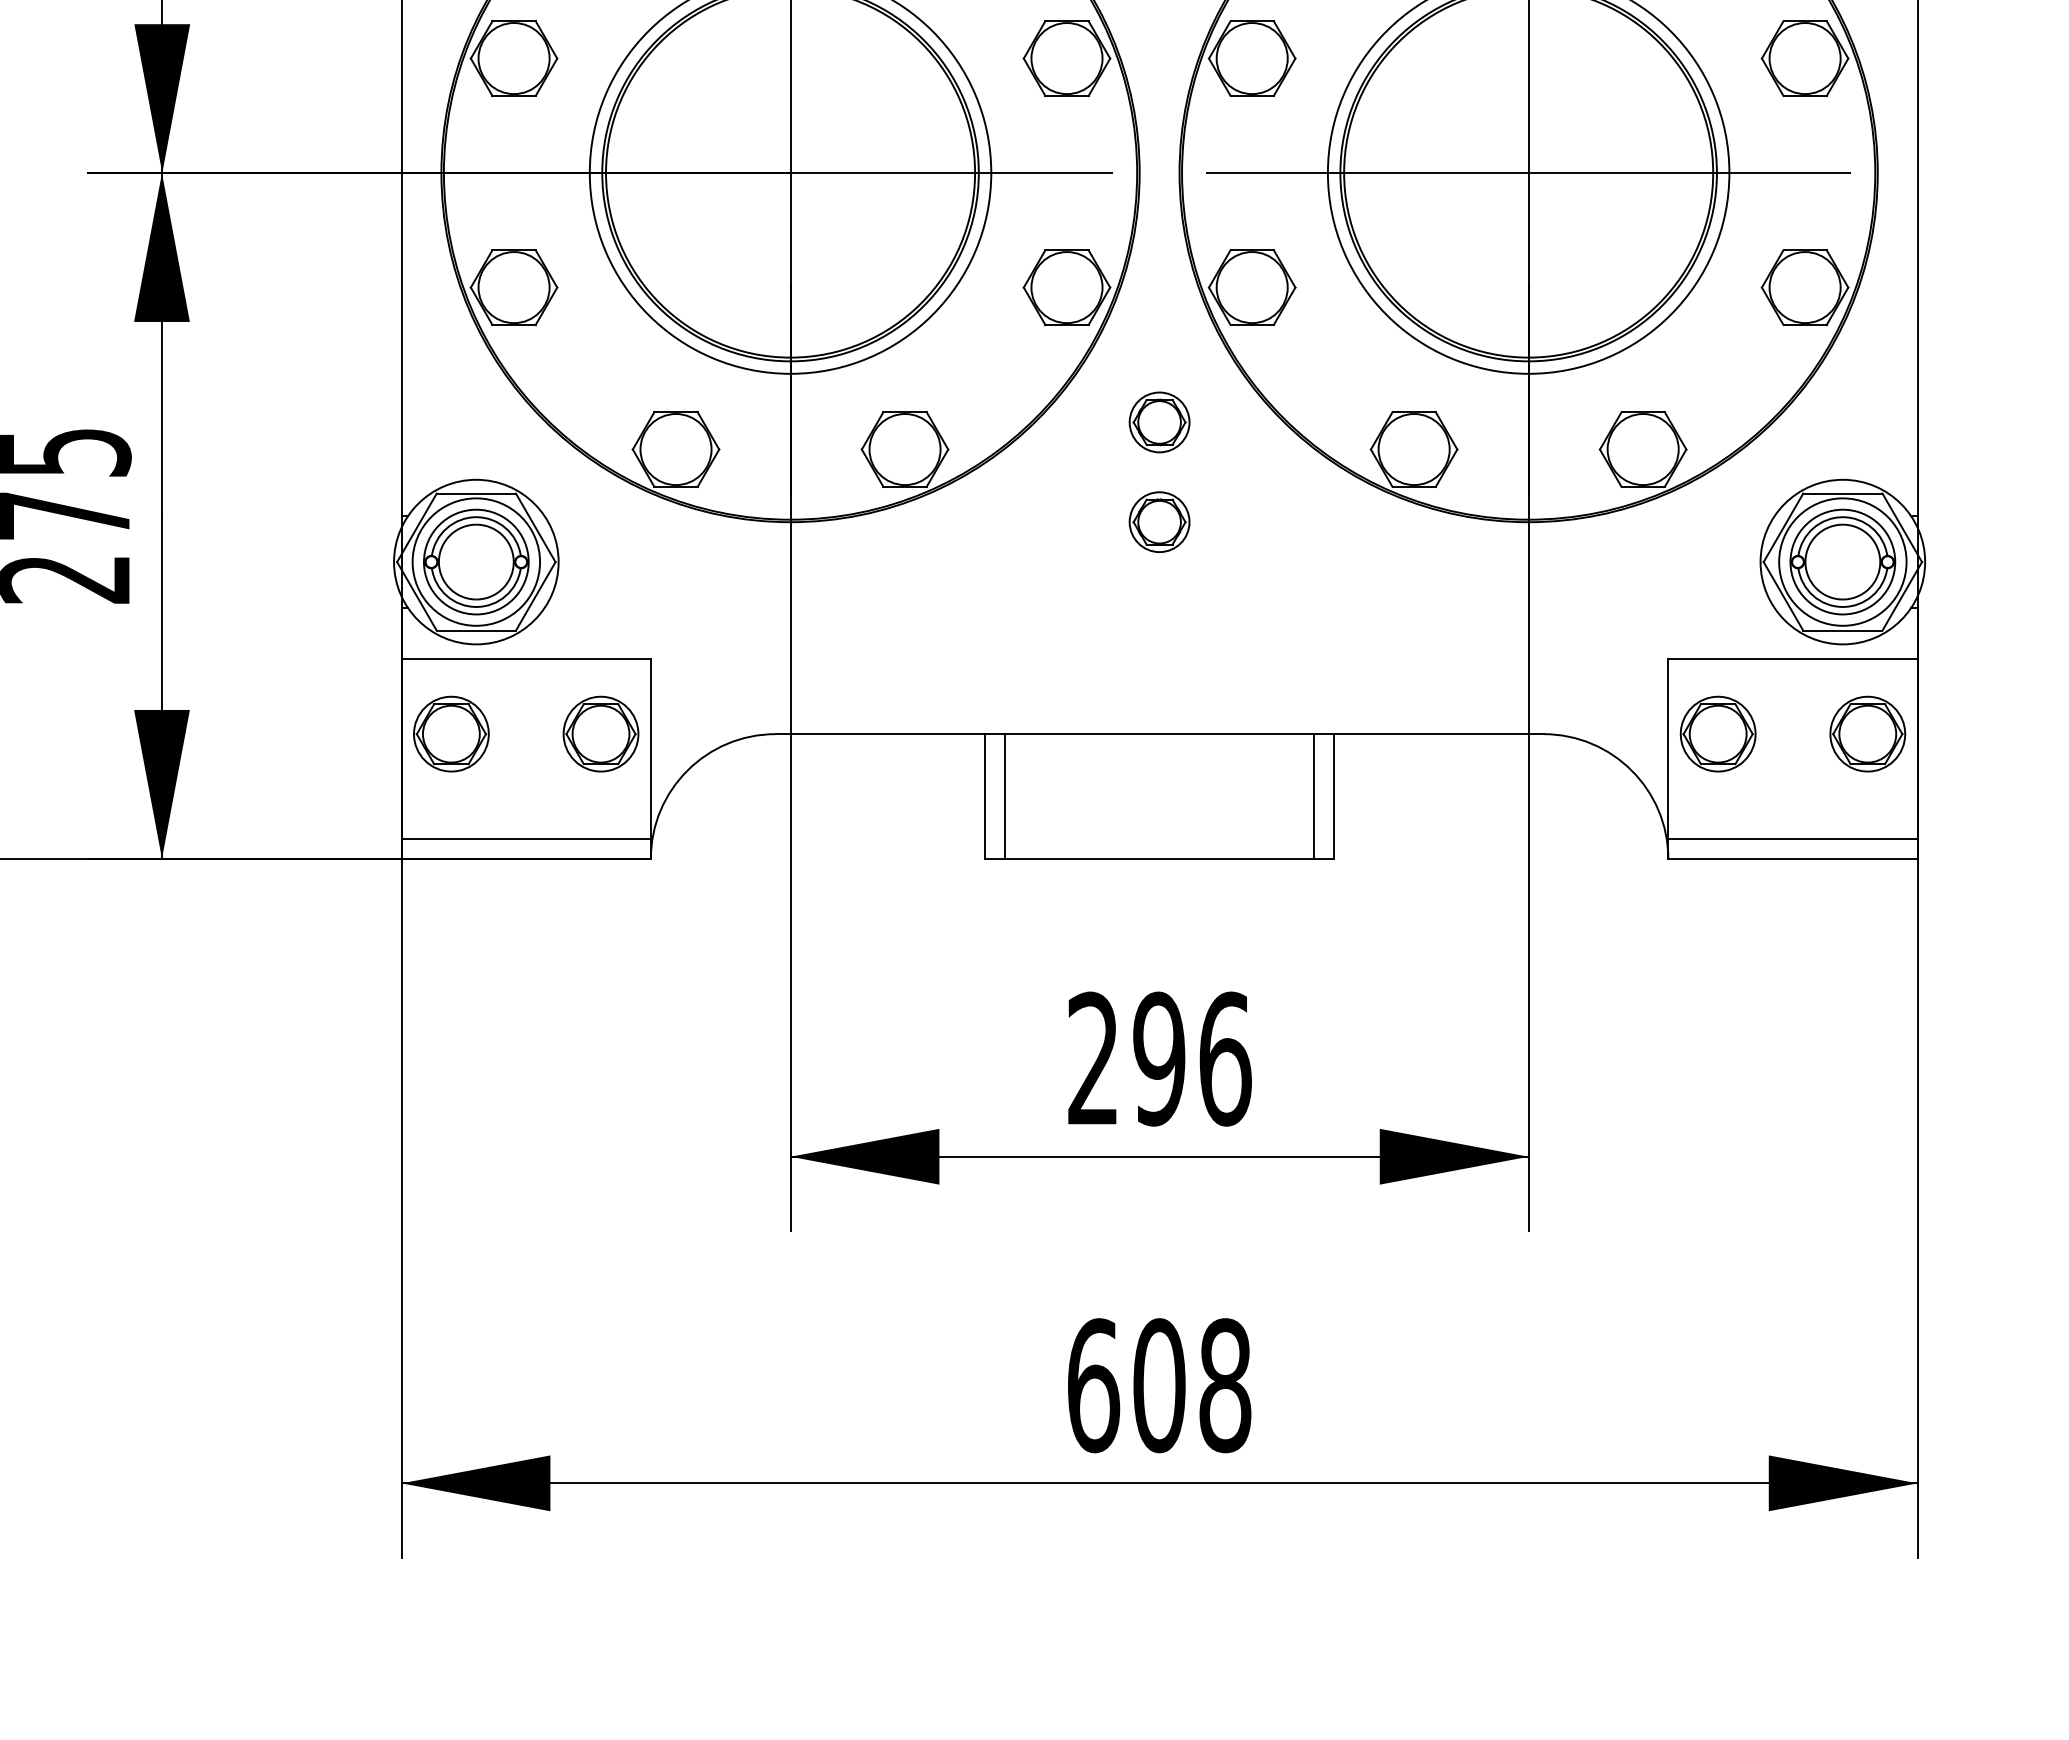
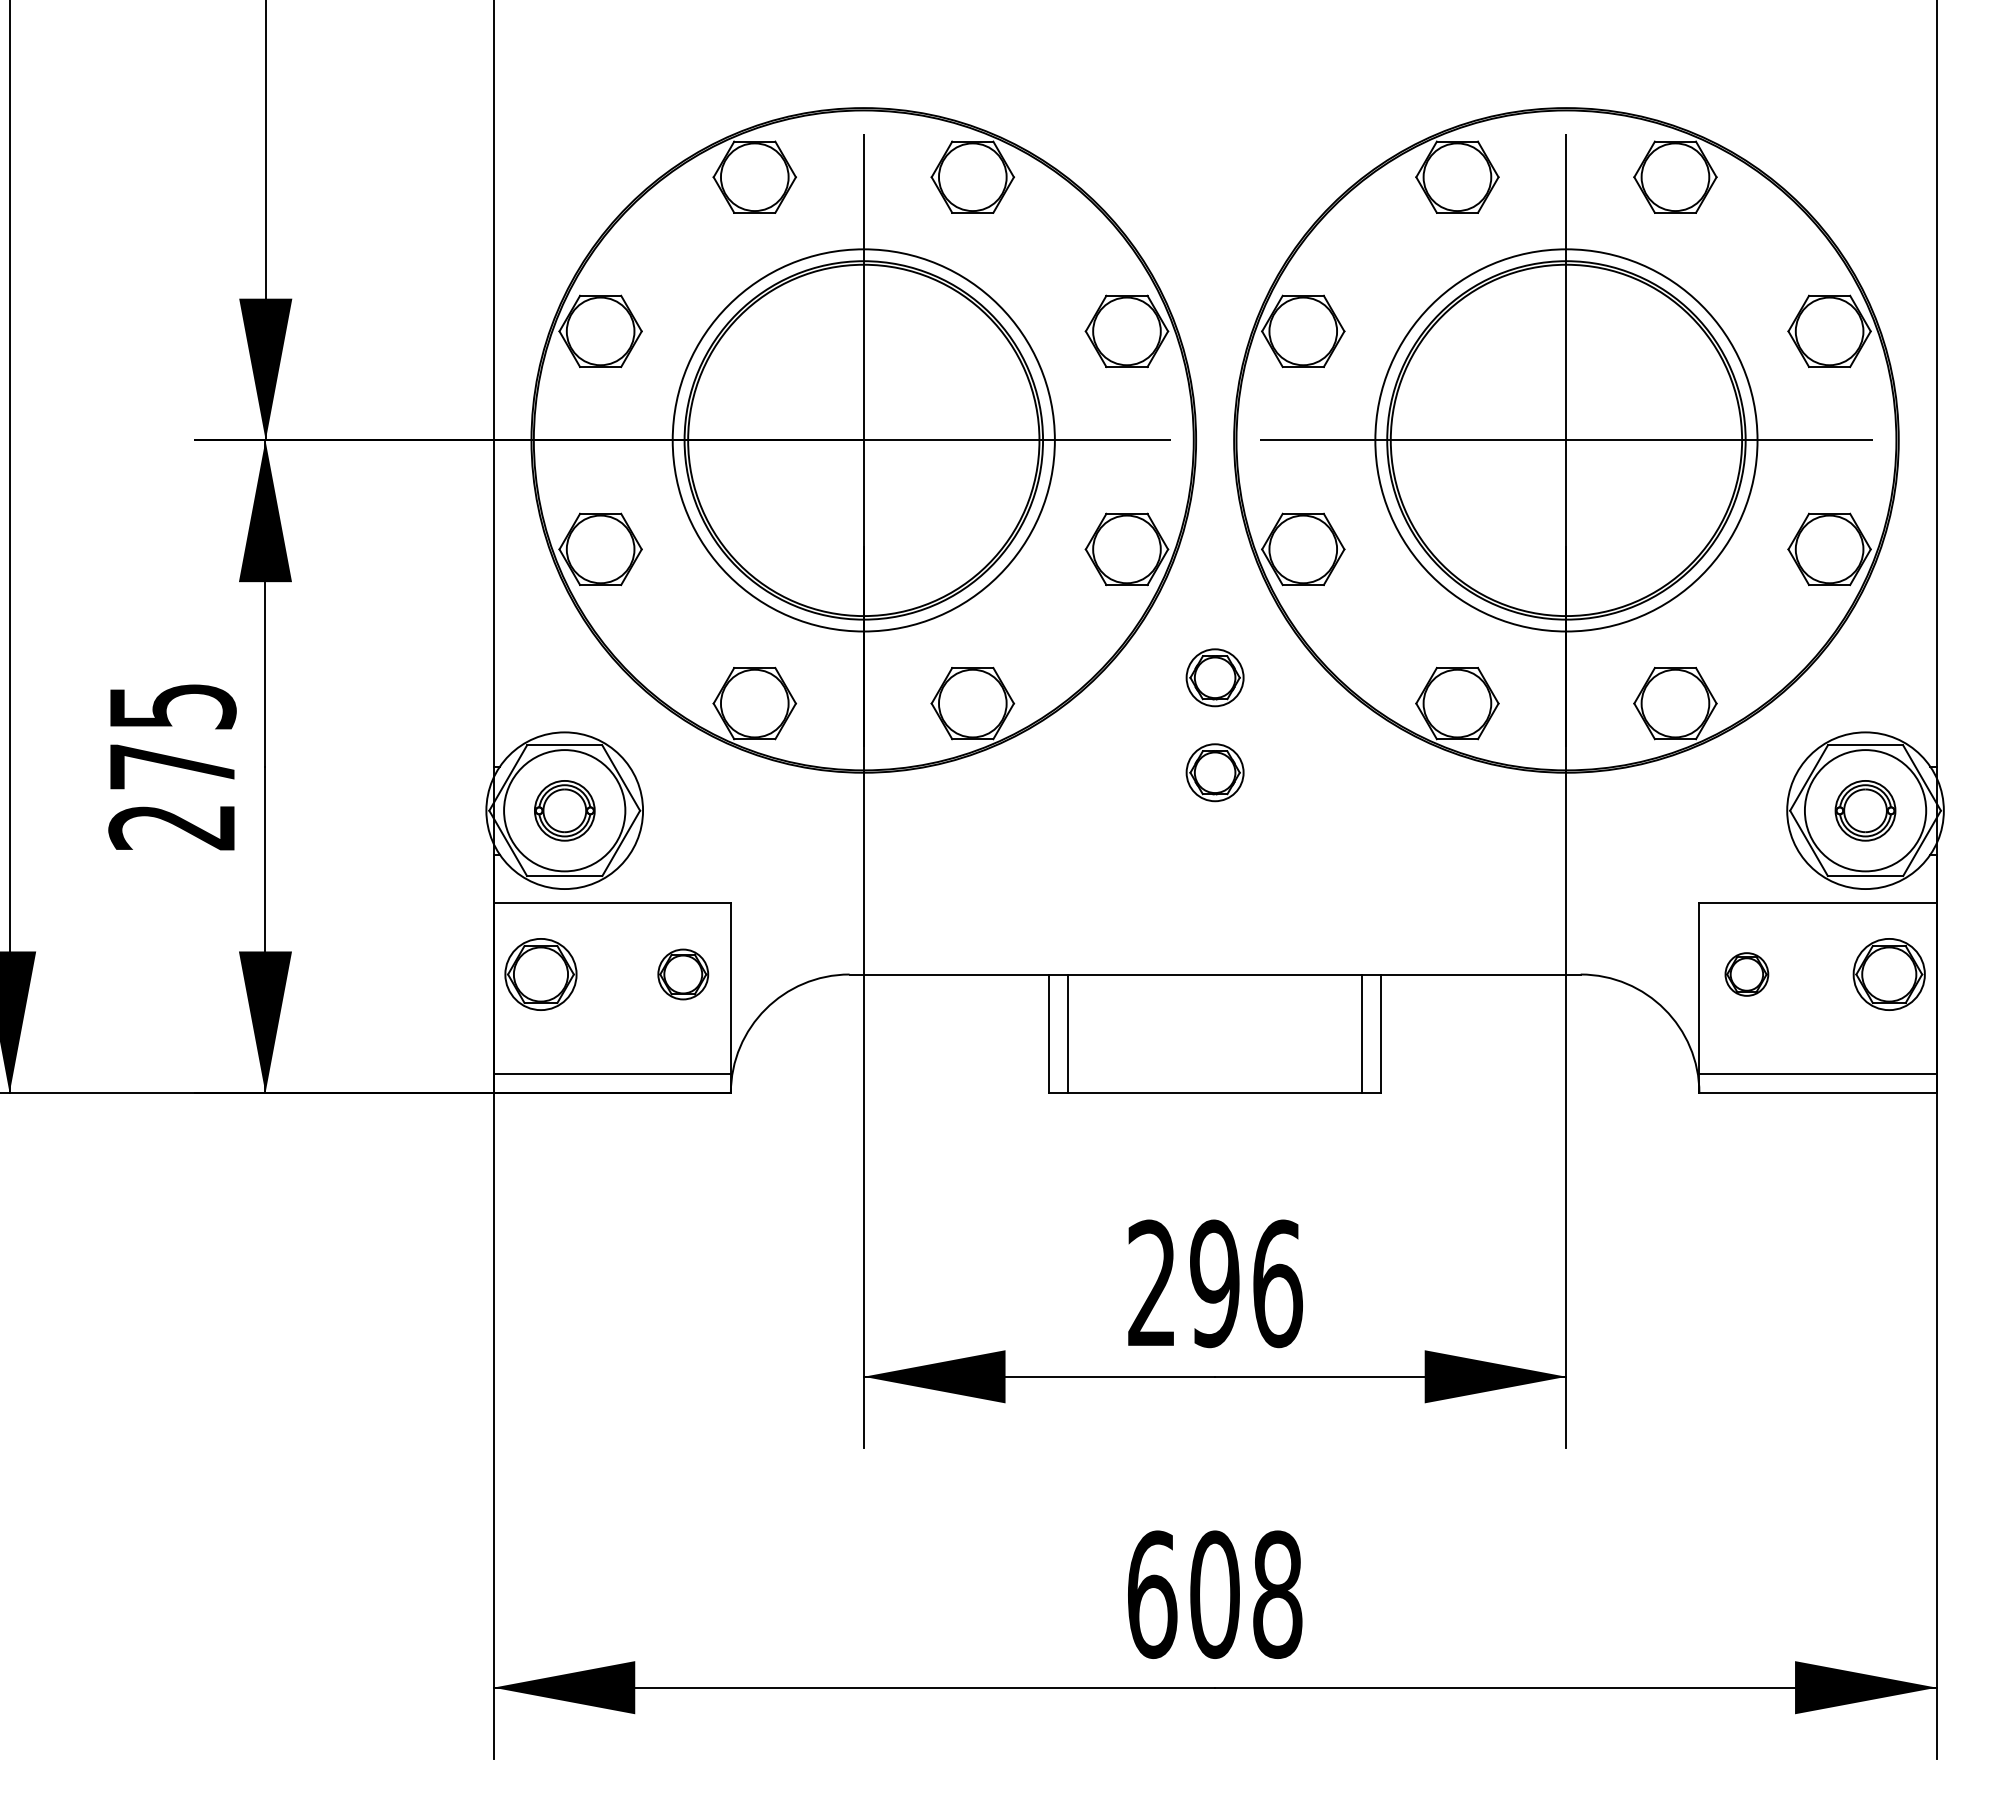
part: (476, 561) -> (564, 810), size x0.6
part: (1842, 561) -> (1865, 810), size x0.6
part: (600, 734) -> (682, 974), size x0.7
part: (1717, 734) -> (1746, 974), size x0.6

